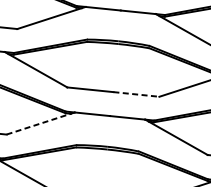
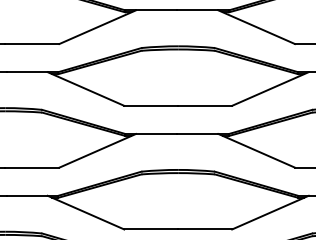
line: (136, 94) -> (205, 105), dashed -> solid
line: (40, 123) -> (97, 150), dashed -> solid

